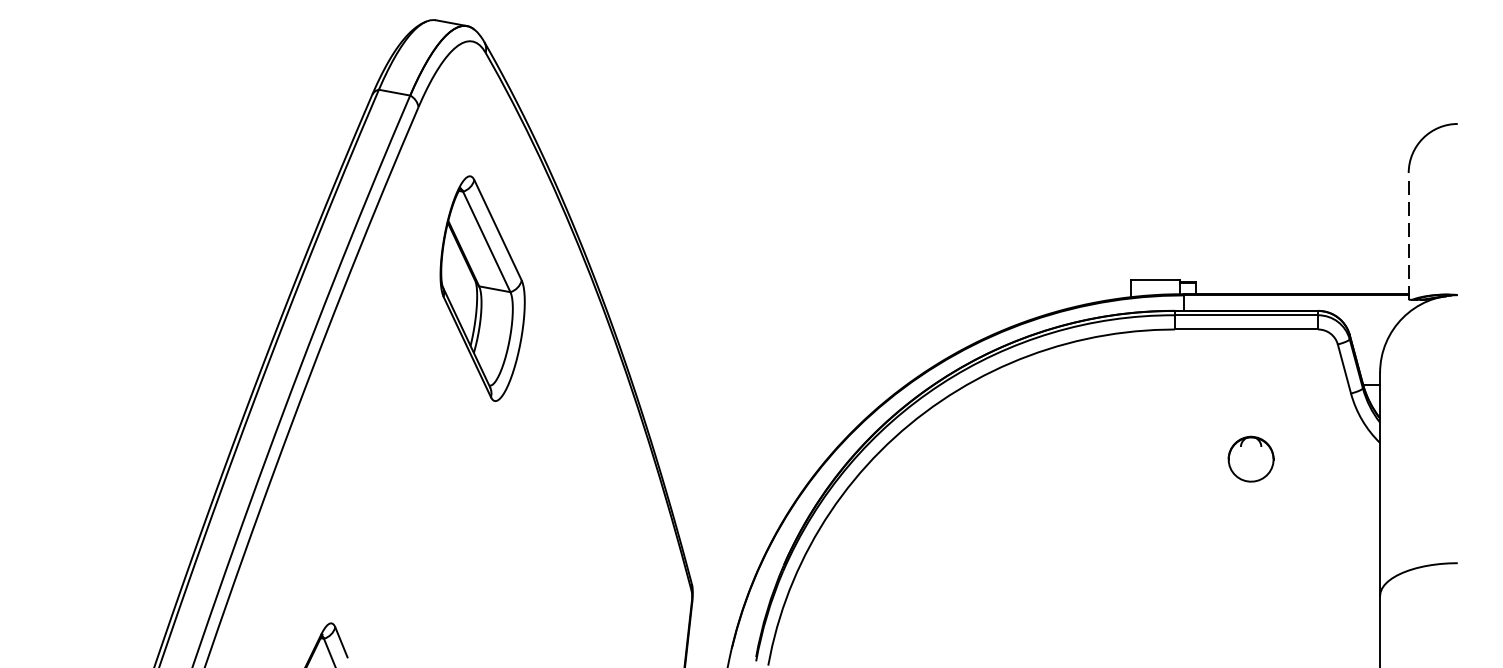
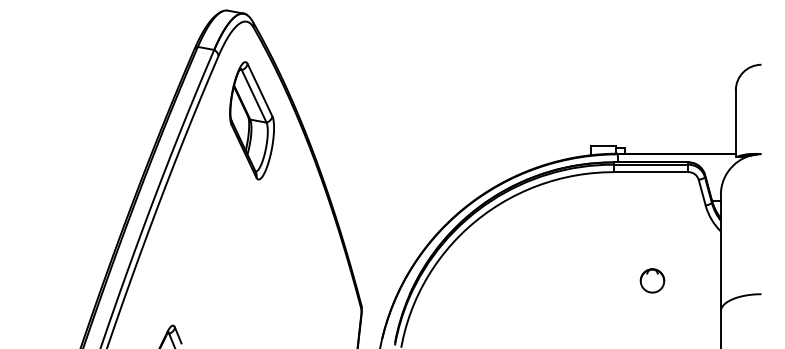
line: (1408, 236) -> (735, 123), dashed -> solid
part: (481, 288) -> (251, 120), moved
part: (1251, 458) -> (652, 280), moved

